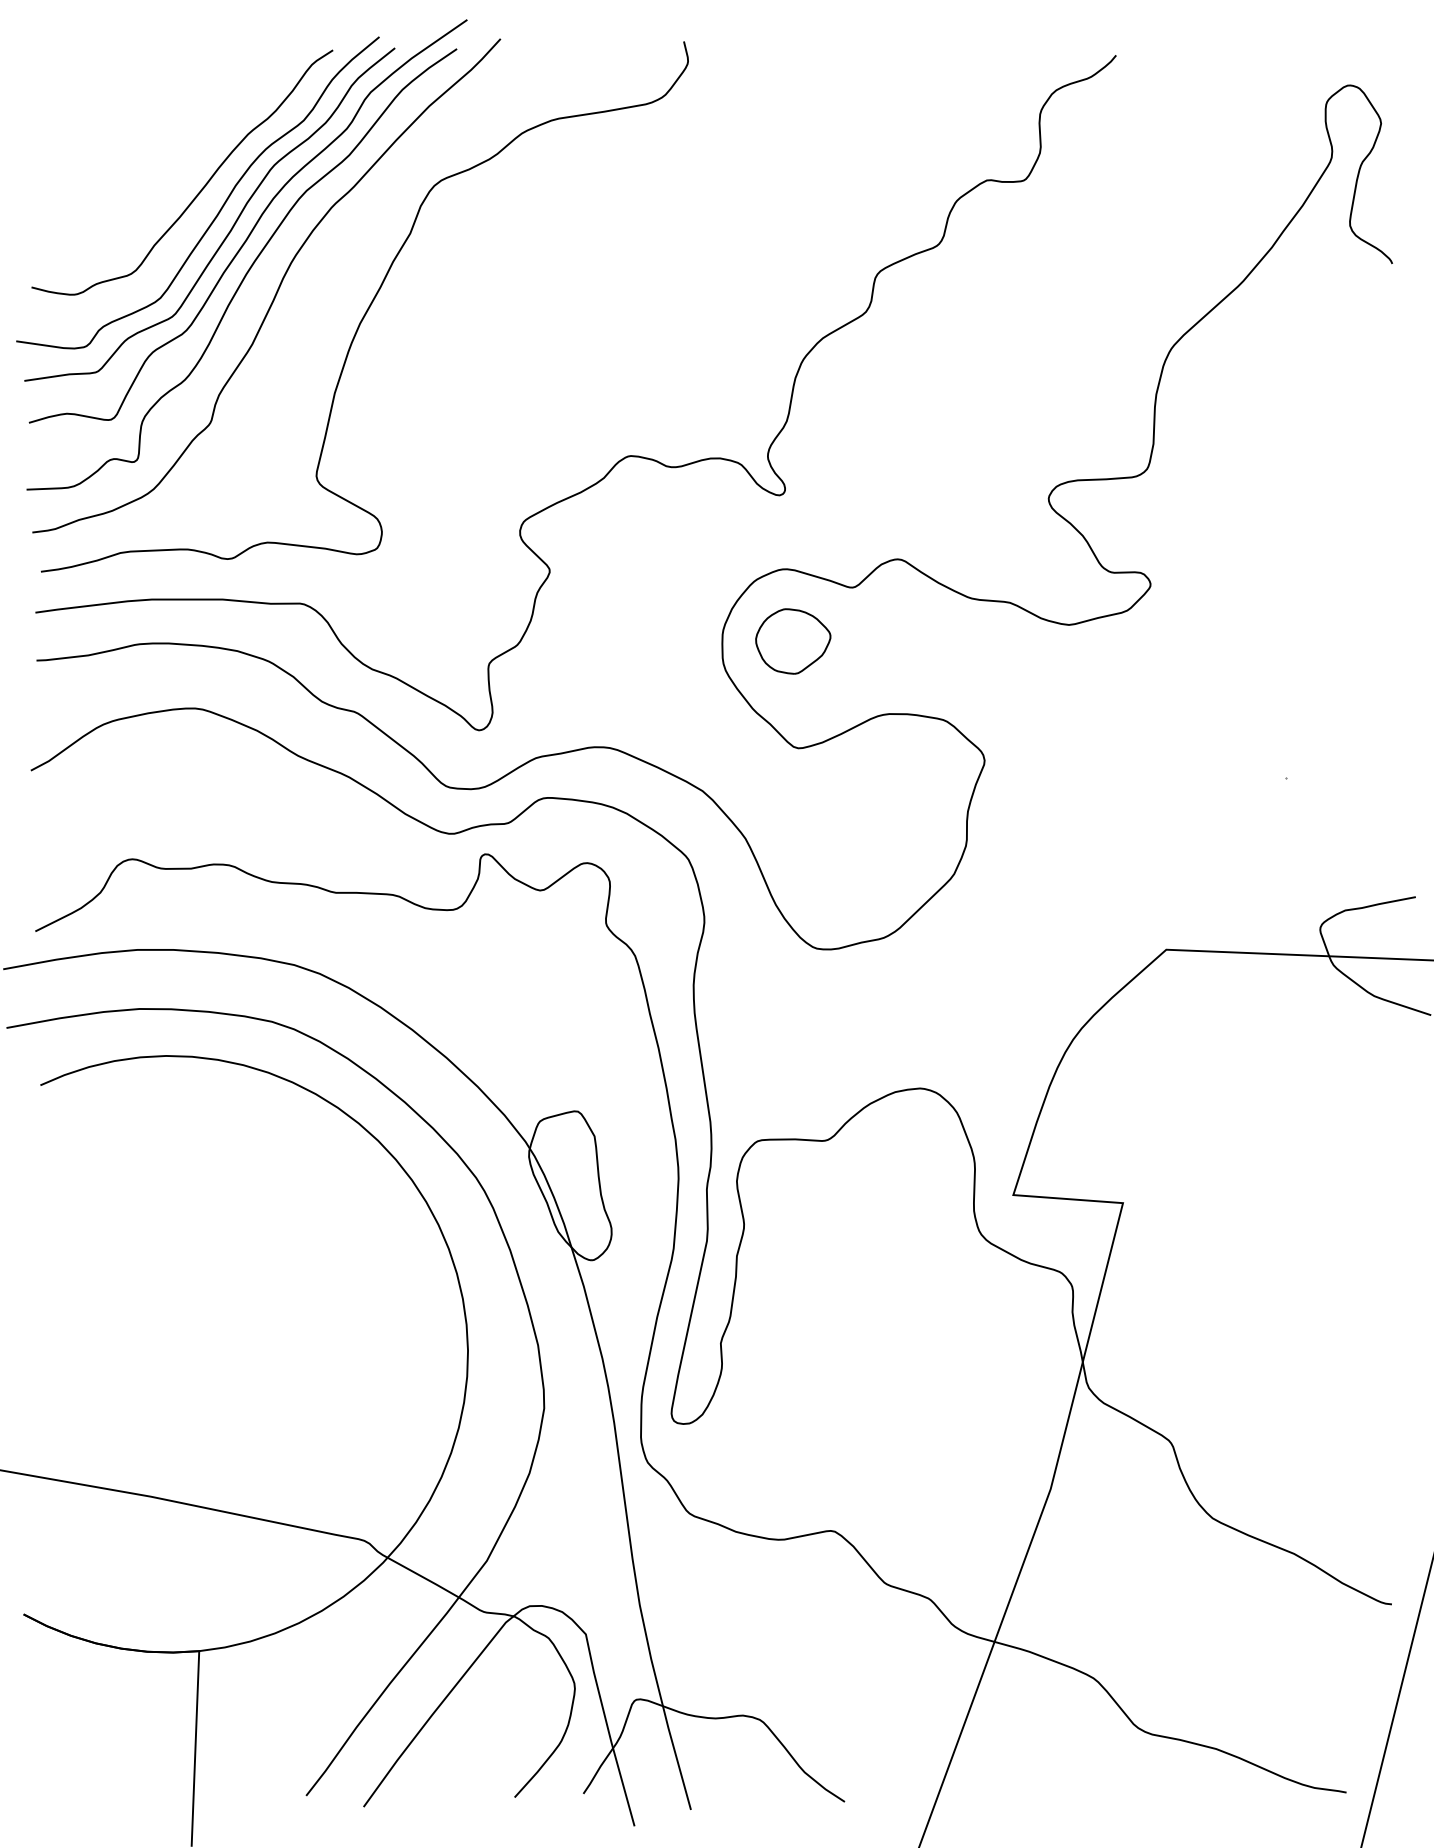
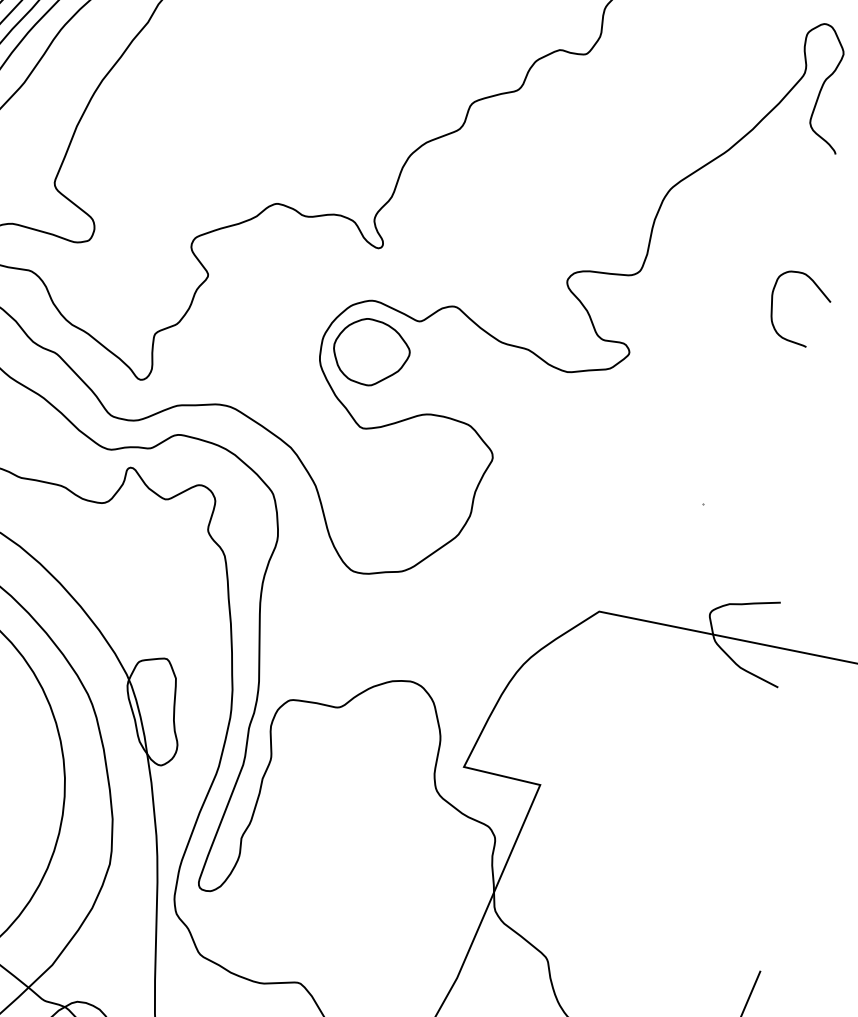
curve: (1339, 492) -> (772, 309), added
part: (793, 641) -> (371, 352), size x1.43

